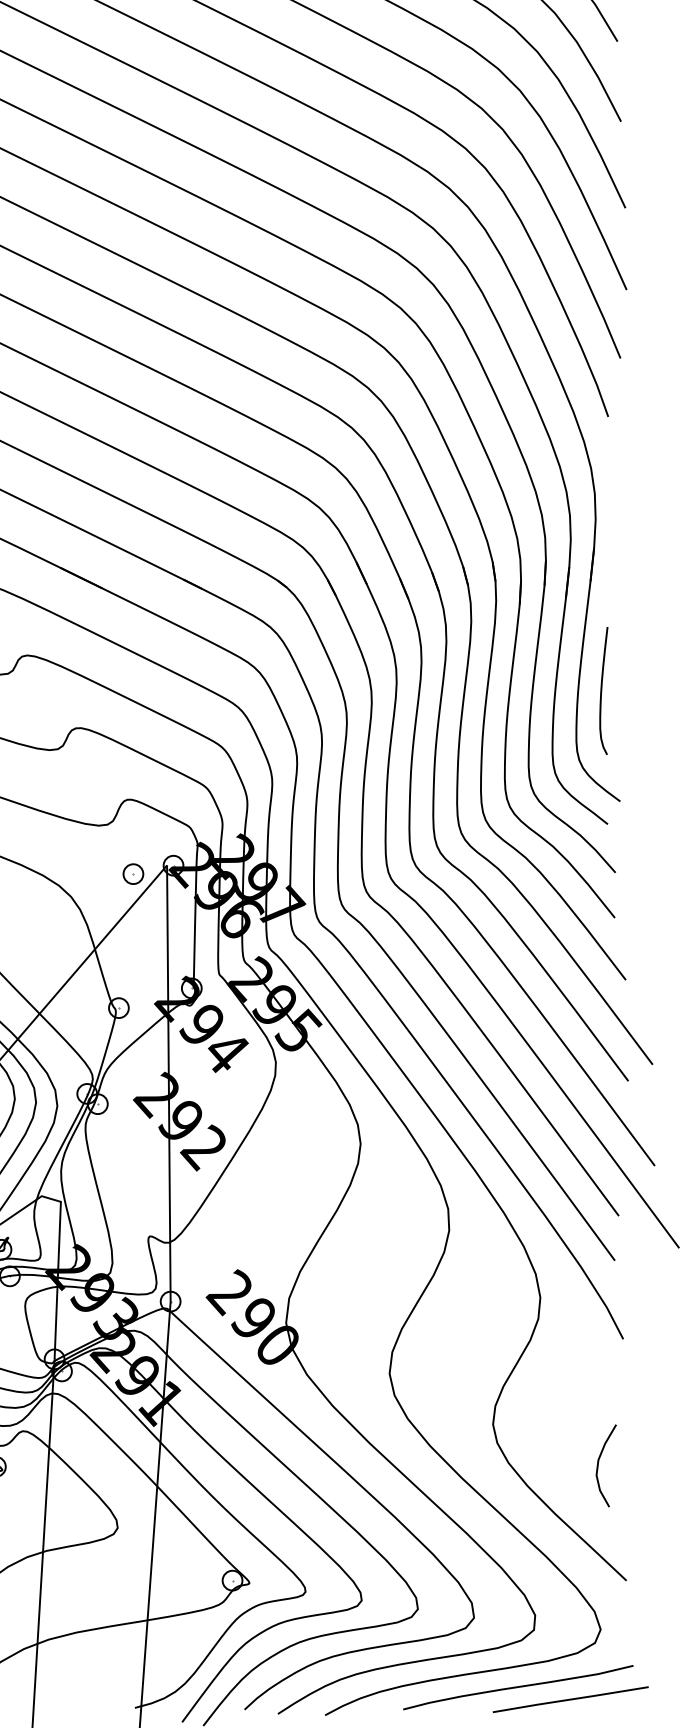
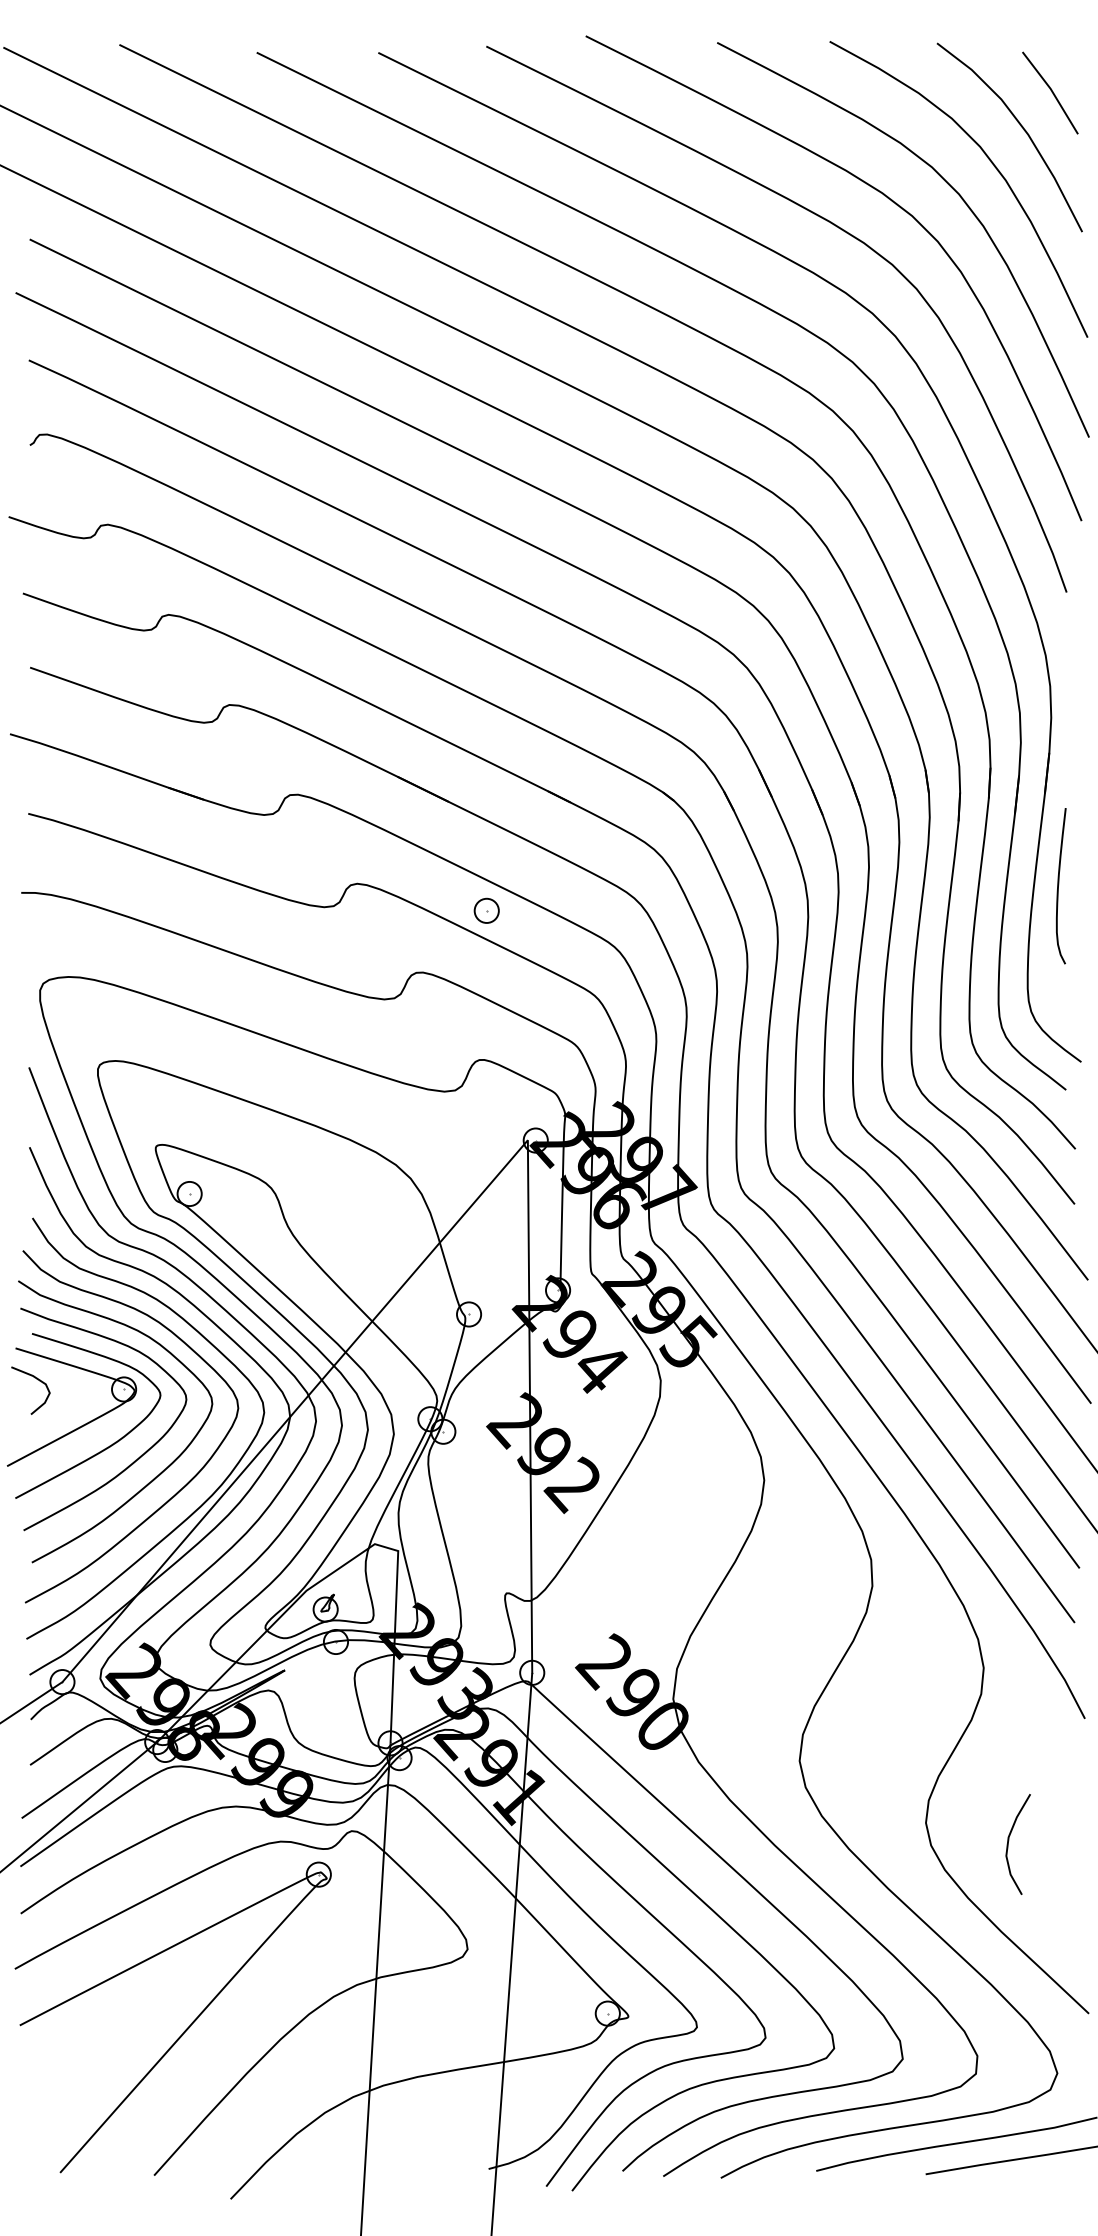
curve: (602, 689) -> (1059, 884), moved
part: (133, 873) -> (486, 910), moved
curve: (599, 1462) -> (1009, 1840), moved

